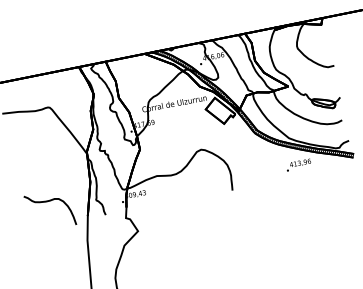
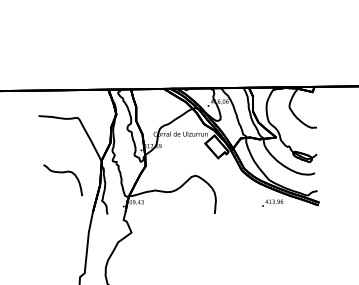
curve: (48, 202) -> (62, 173), moved

